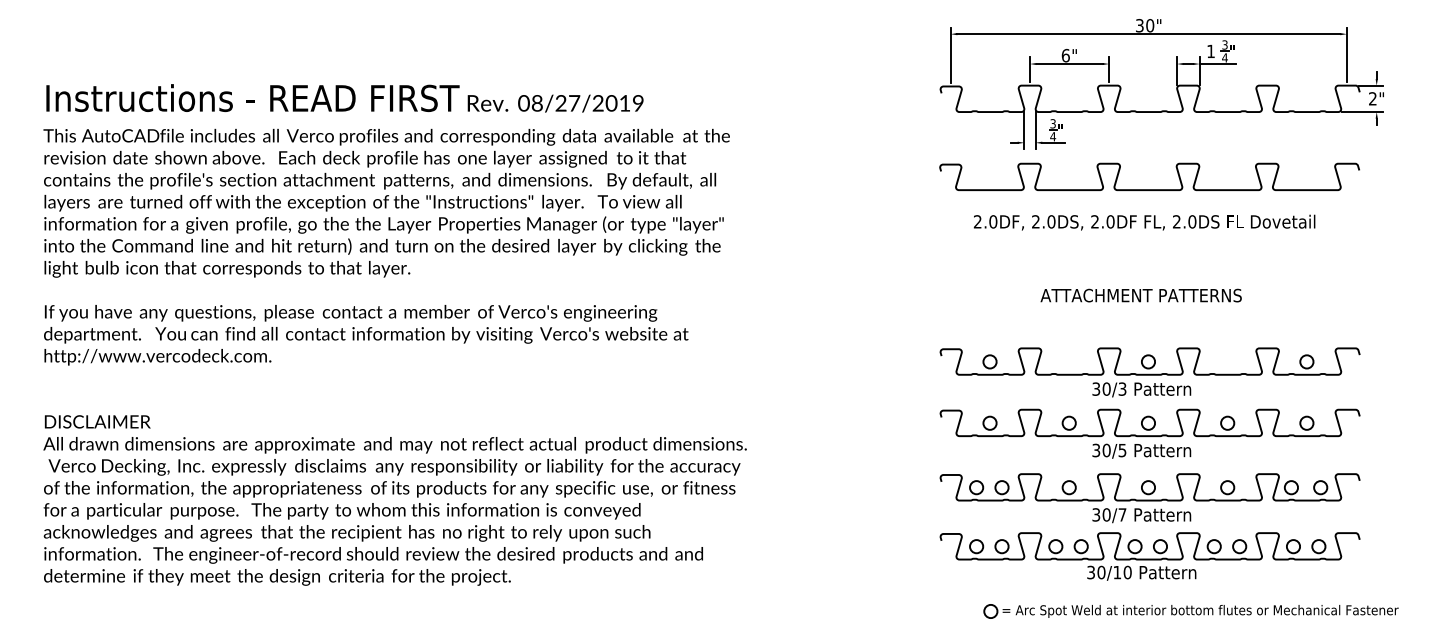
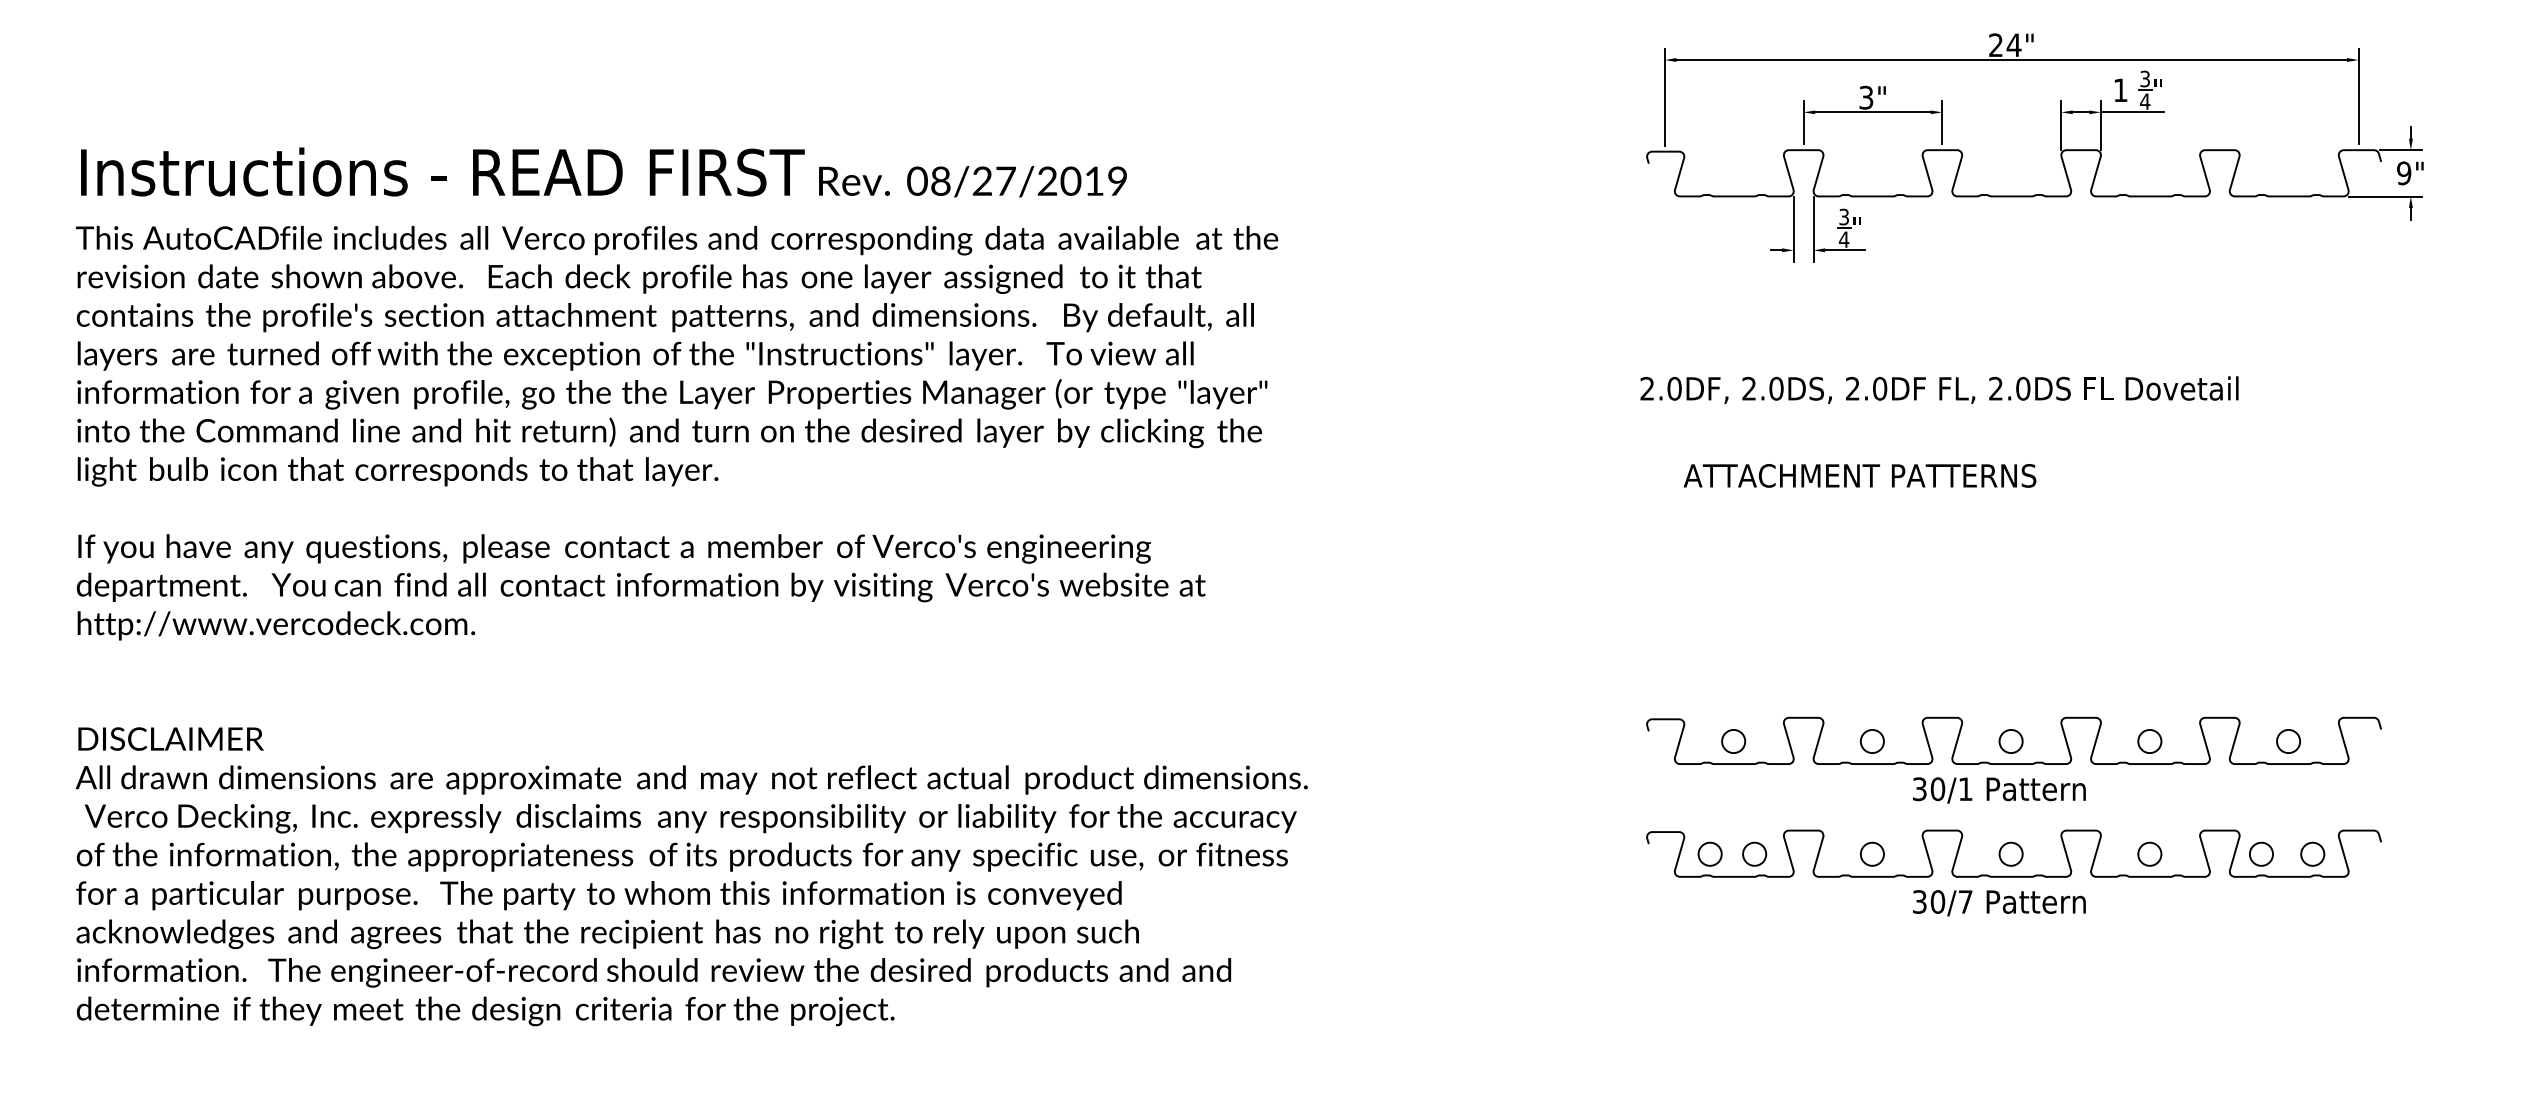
text: (1145, 25) -> (2005, 44), 30" -> 24"
text: (1065, 55) -> (1865, 97), 6" -> 3"
text: (1372, 98) -> (2403, 172), 2" -> 9"
curve: (1149, 189) -> (2012, 332), removed
text: (1144, 222) -> (1939, 389), moved
text: (1140, 295) -> (1858, 475), moved
part: (1149, 372) -> (2012, 652), removed
text: (1122, 450) -> (1965, 789), 30/5 -> 30/1
part: (1149, 556) -> (2012, 974), removed
part: (1190, 611) -> (2084, 1071), removed

